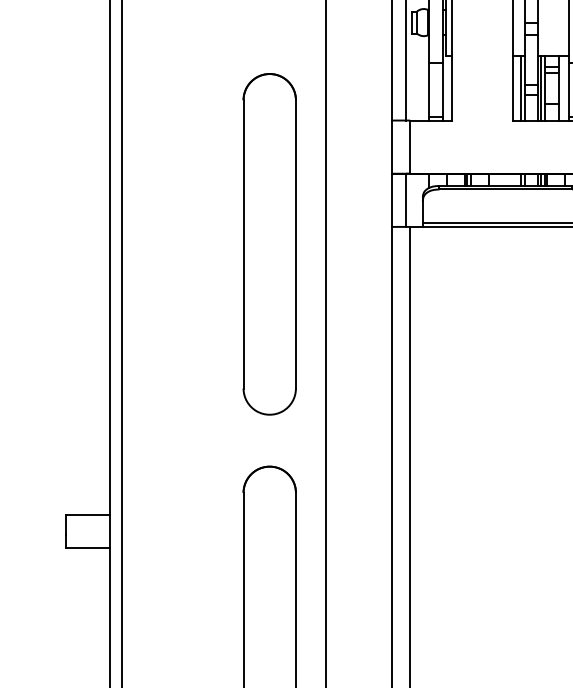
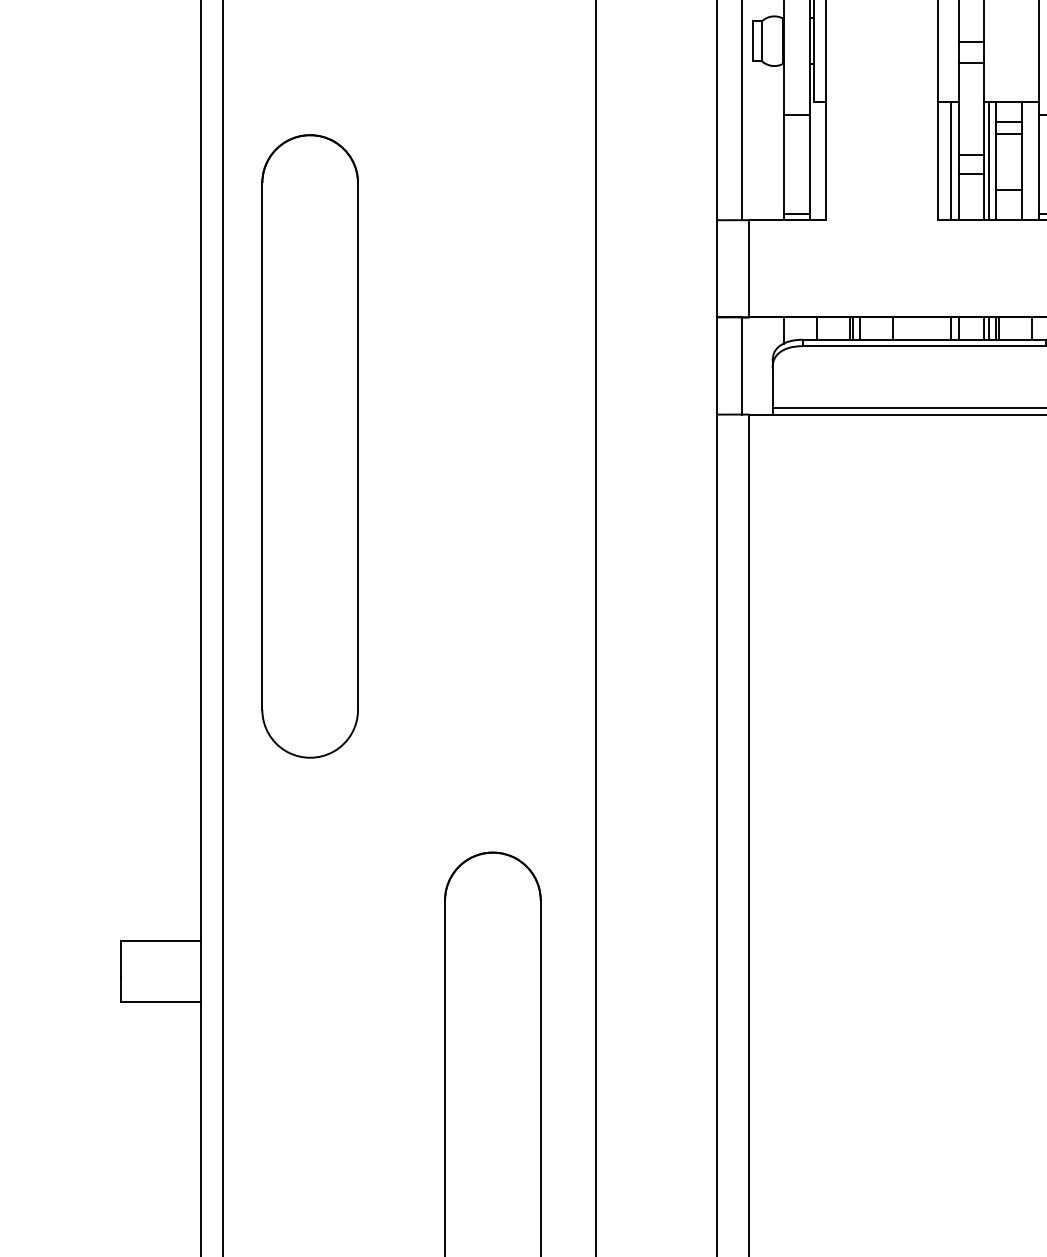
part: (269, 244) -> (309, 446), moved

